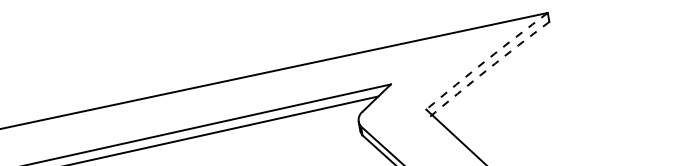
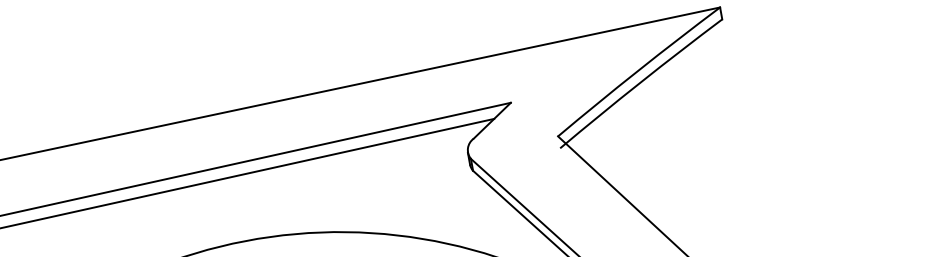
arc: (486, 60) -> (638, 70), dashed -> solid
arc: (488, 69) -> (640, 82), dashed -> solid

